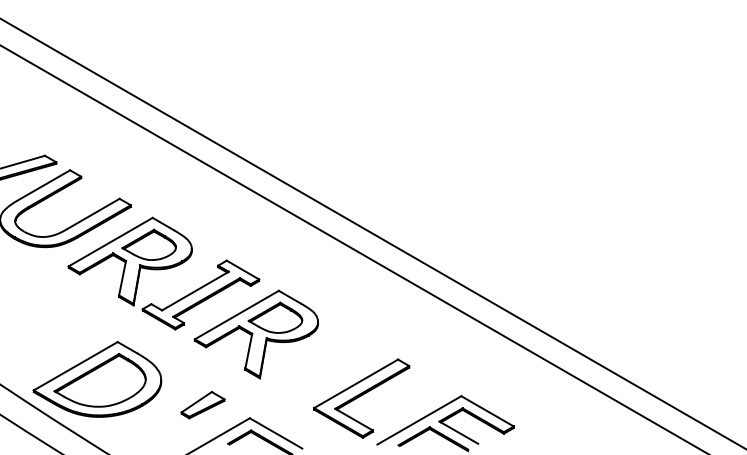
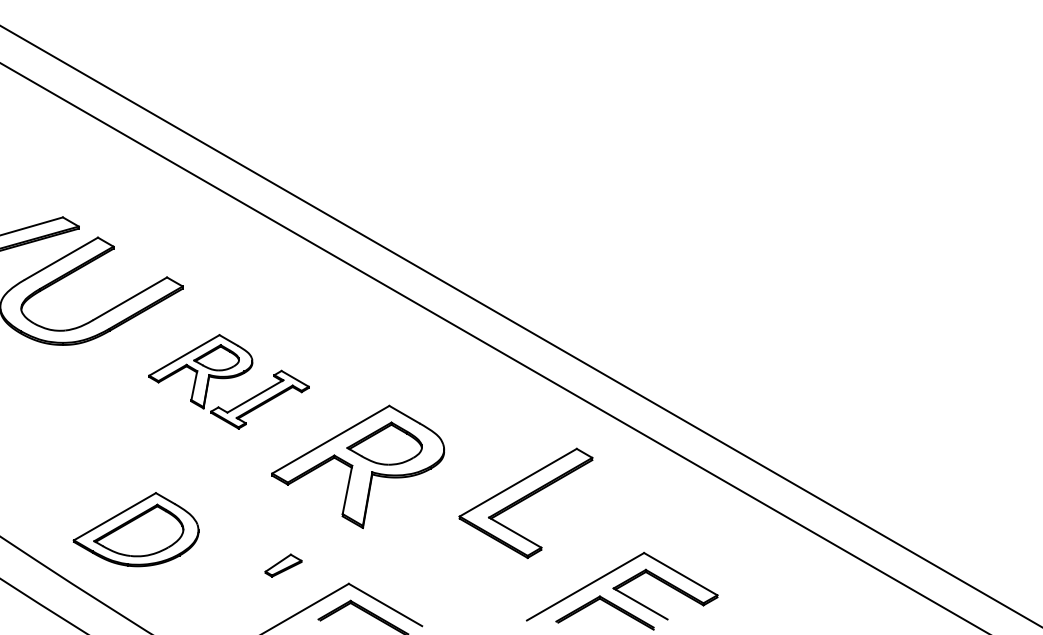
part: (163, 273) -> (228, 381), size x0.6
part: (97, 379) -> (136, 529), size x0.7
part: (361, 398) -> (525, 503), moved
part: (202, 405) -> (282, 565), size x0.6

